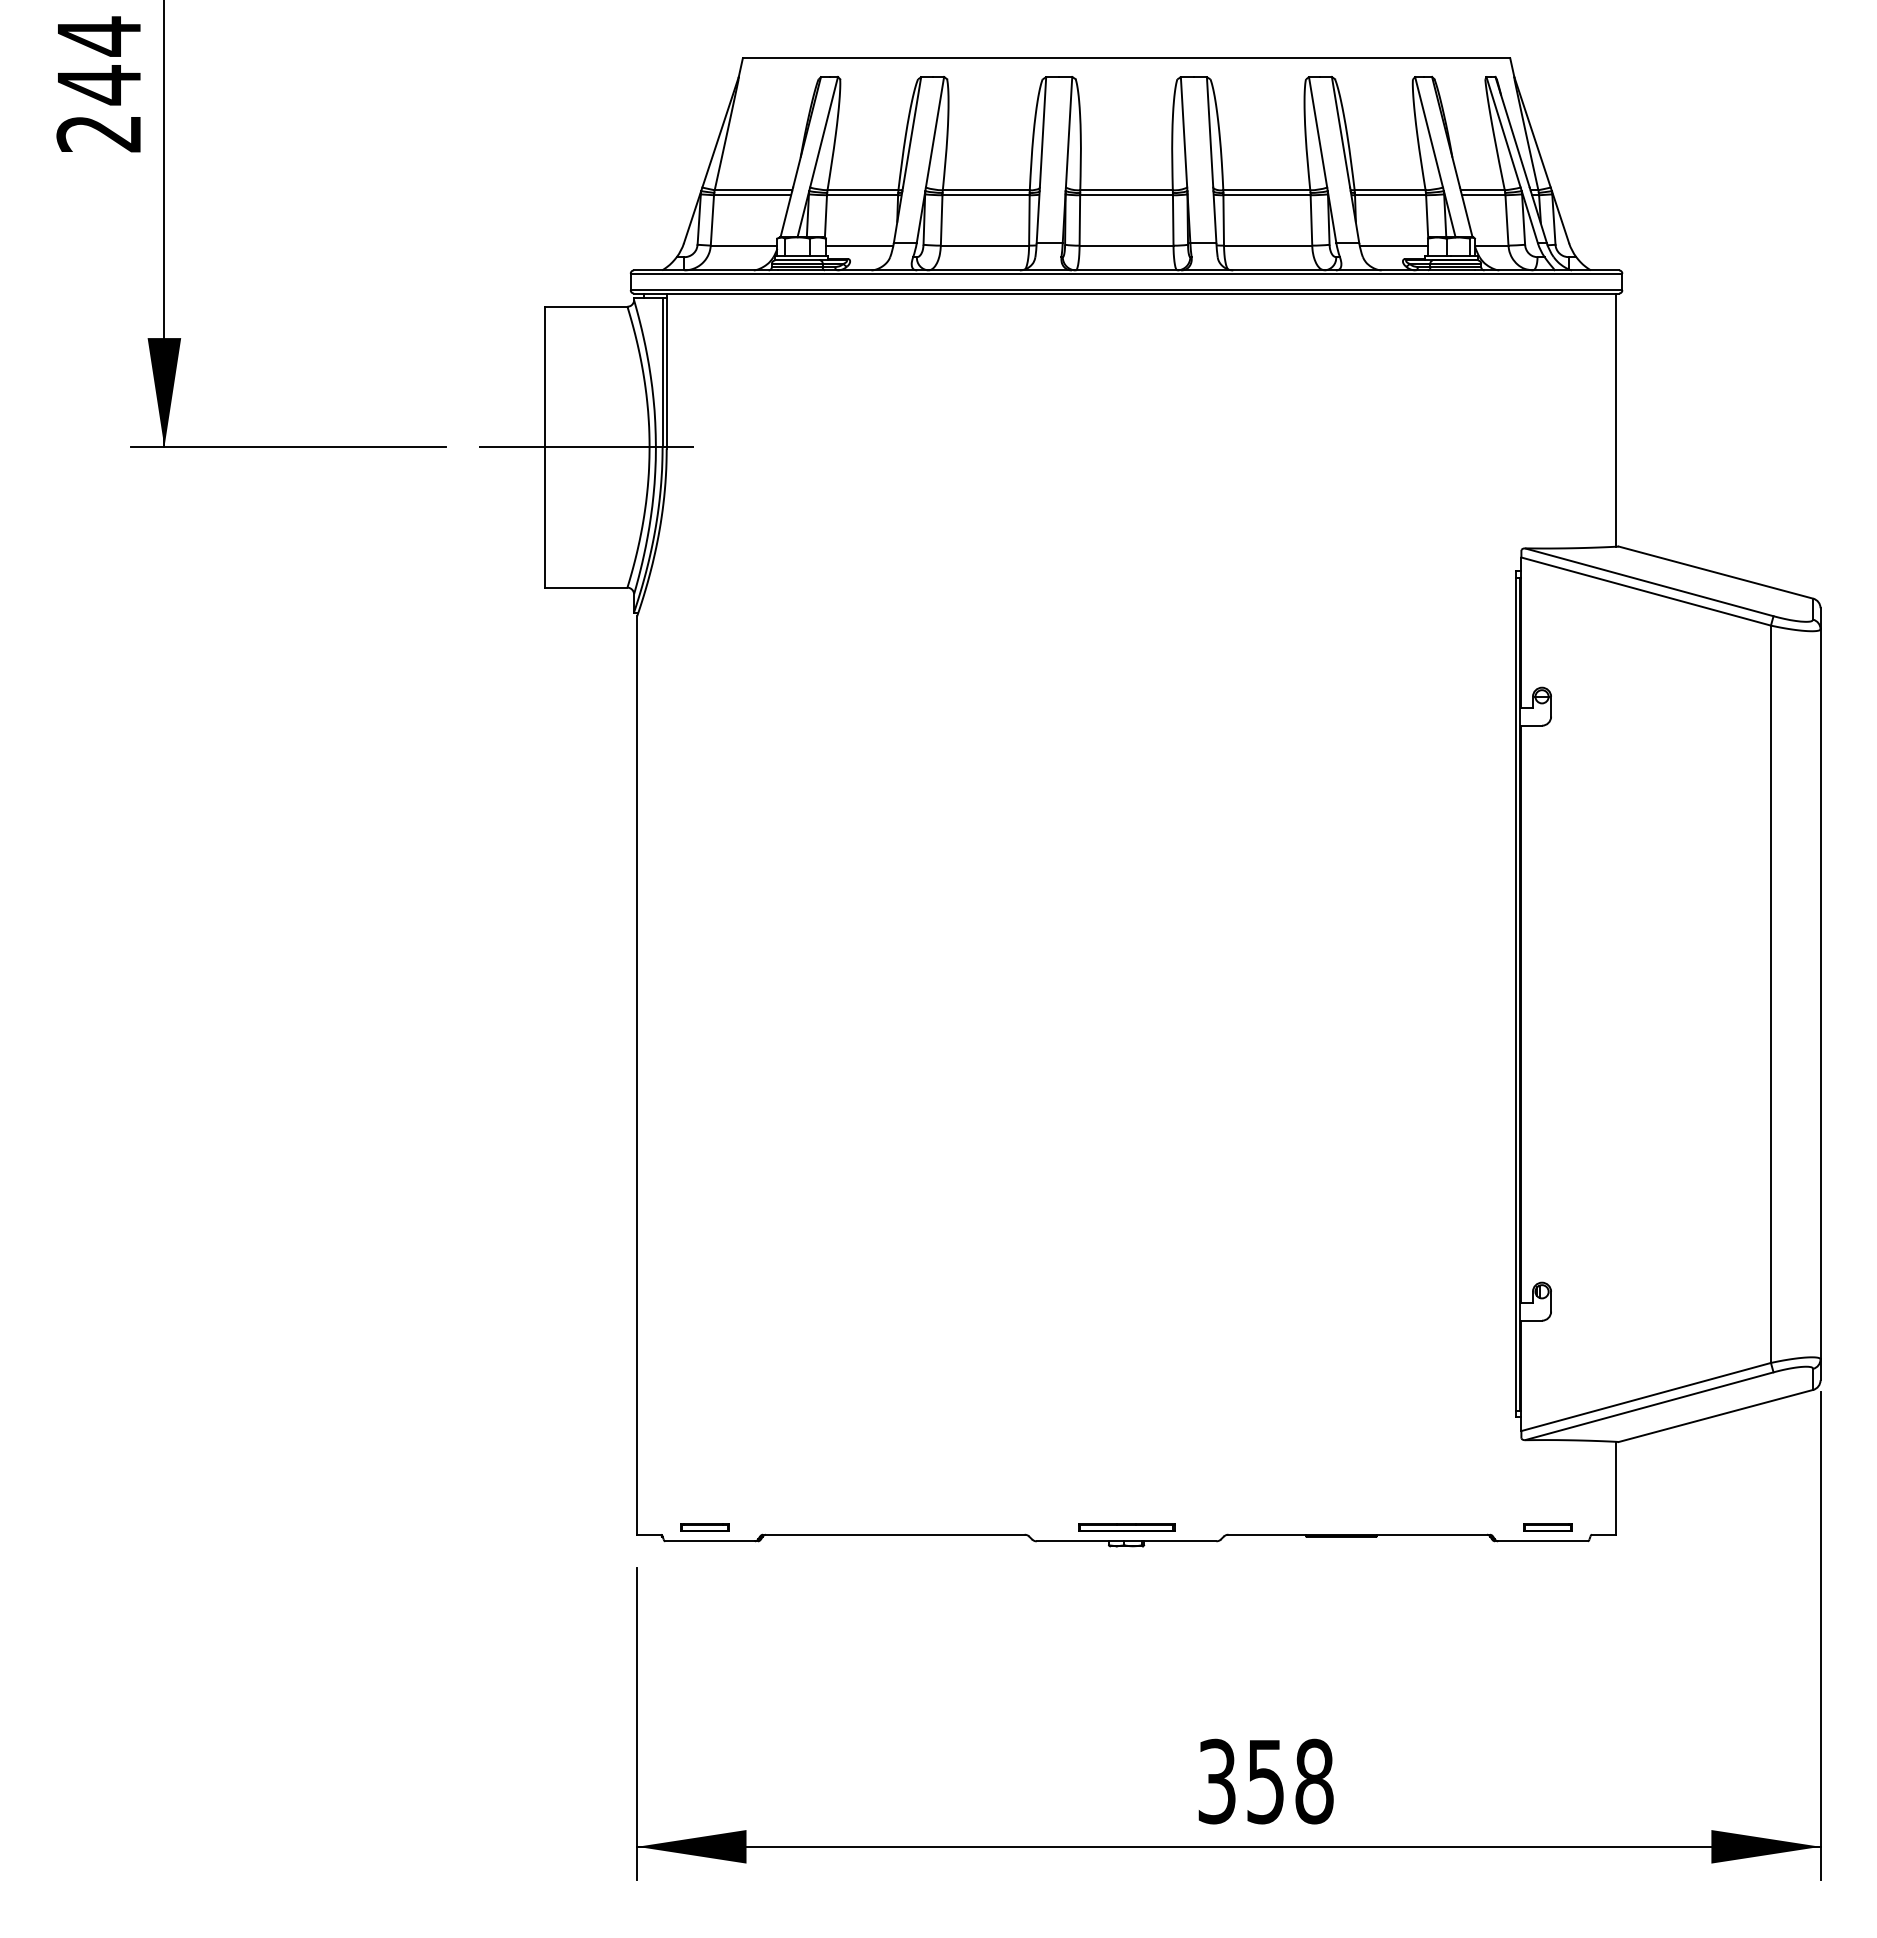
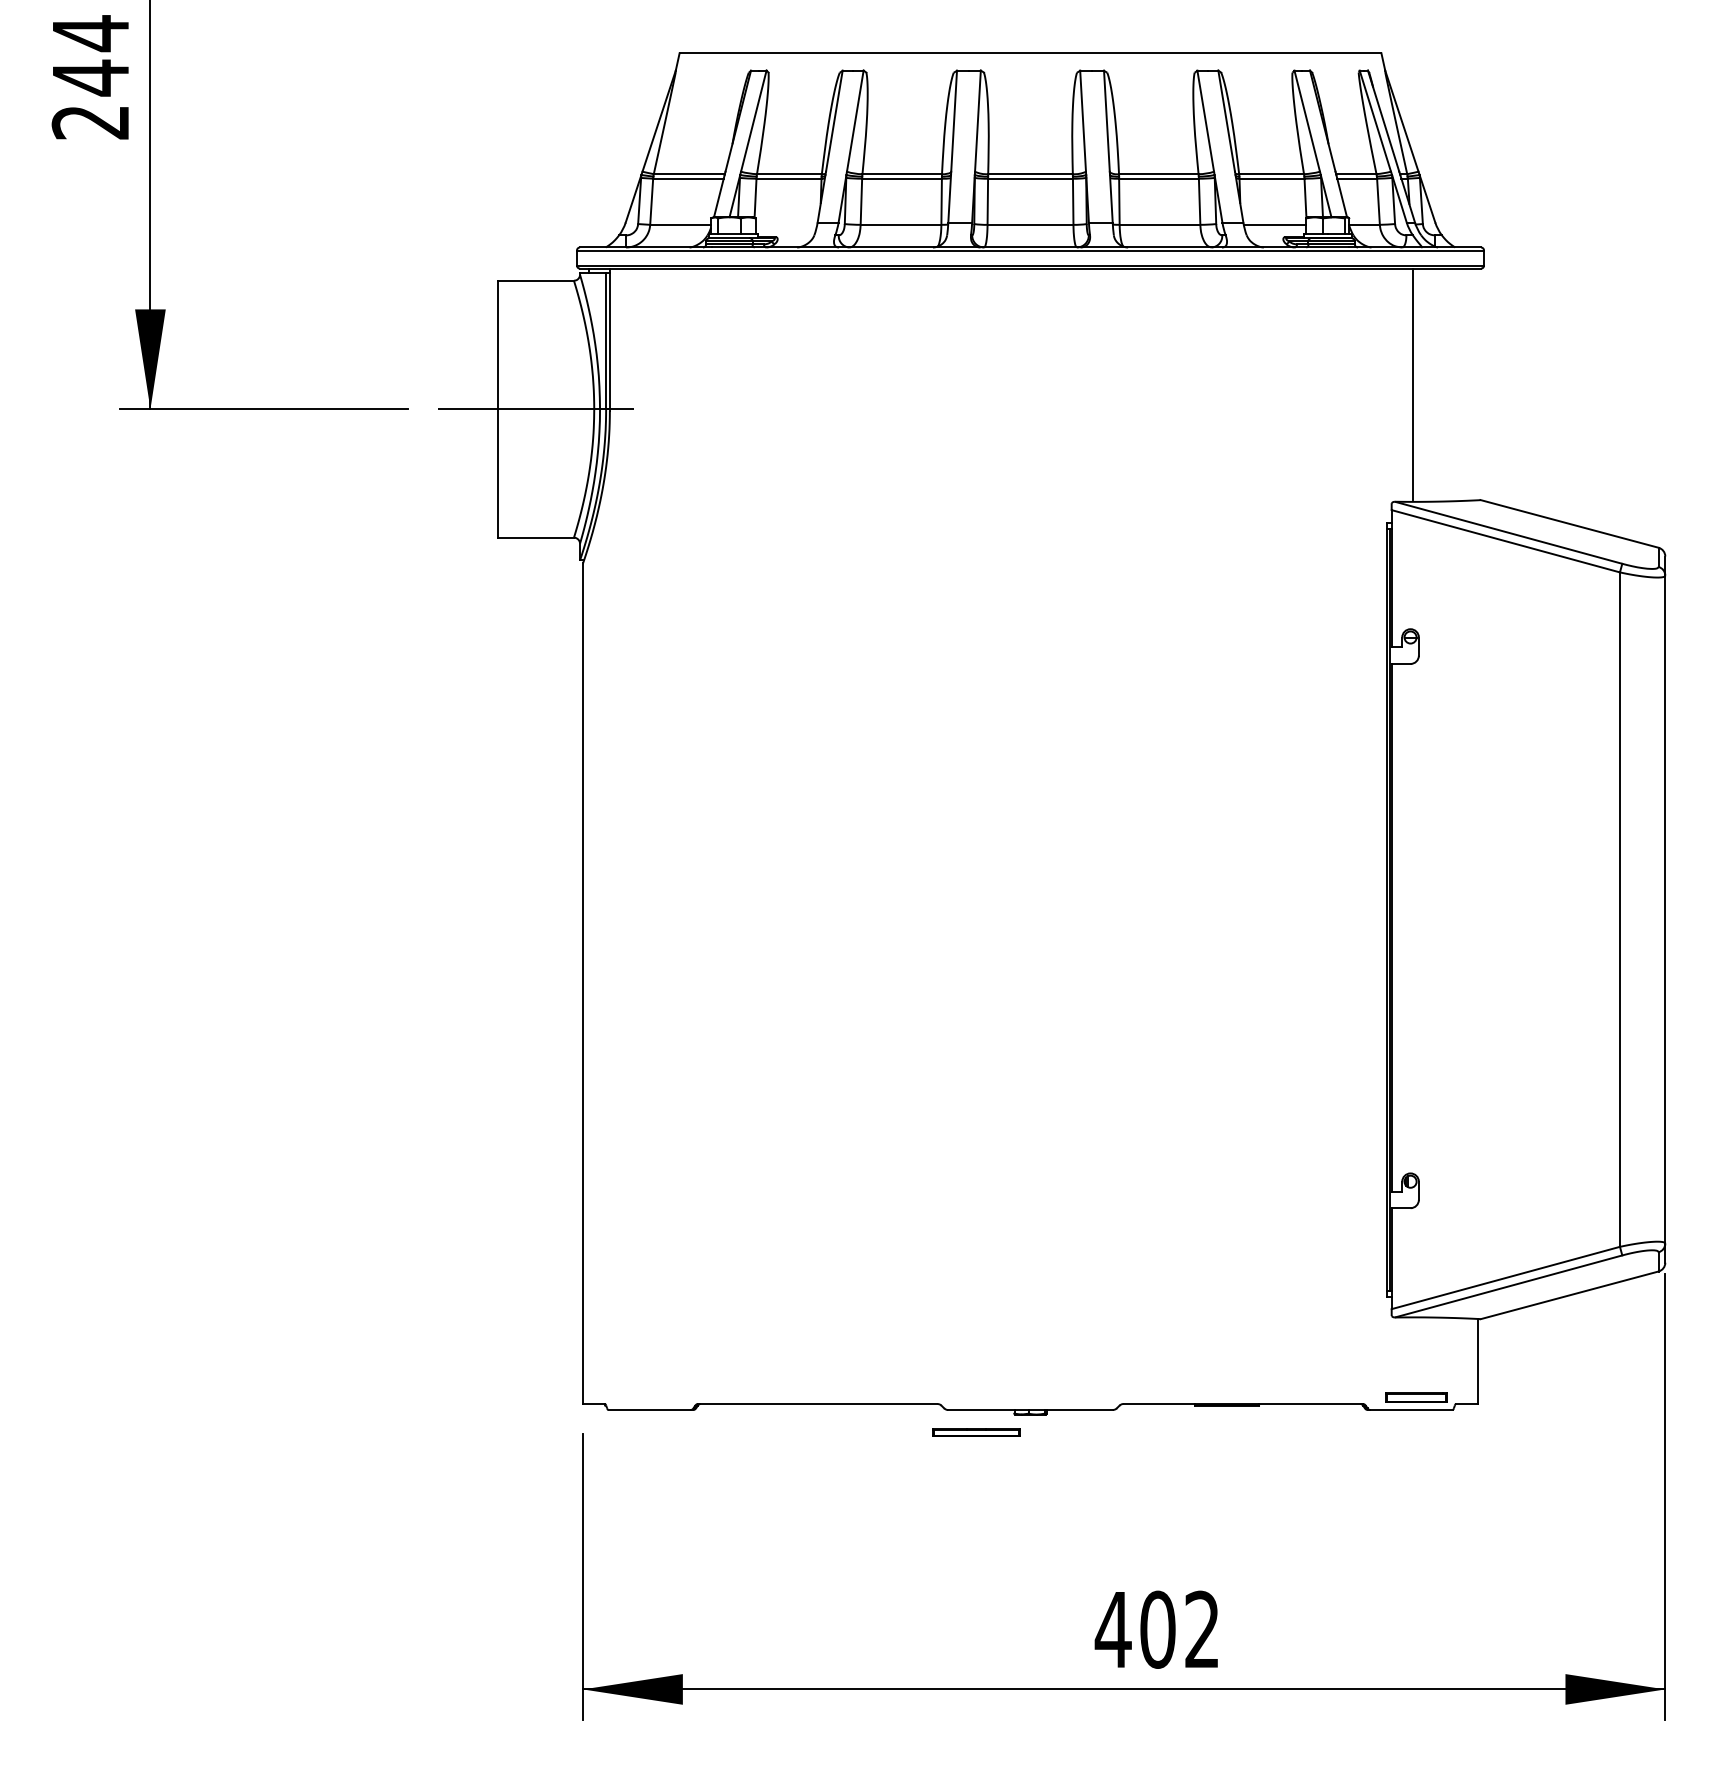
line: (859, 245) -> (786, 224), removed
line: (1615, 419) -> (1412, 383), moved
part: (704, 1527) -> (644, 1397), removed
part: (1126, 1527) -> (976, 1432), moved
part: (1547, 1527) -> (1415, 1397), size x1.4
text: (1264, 1781) -> (1156, 1629), 358 -> 402

